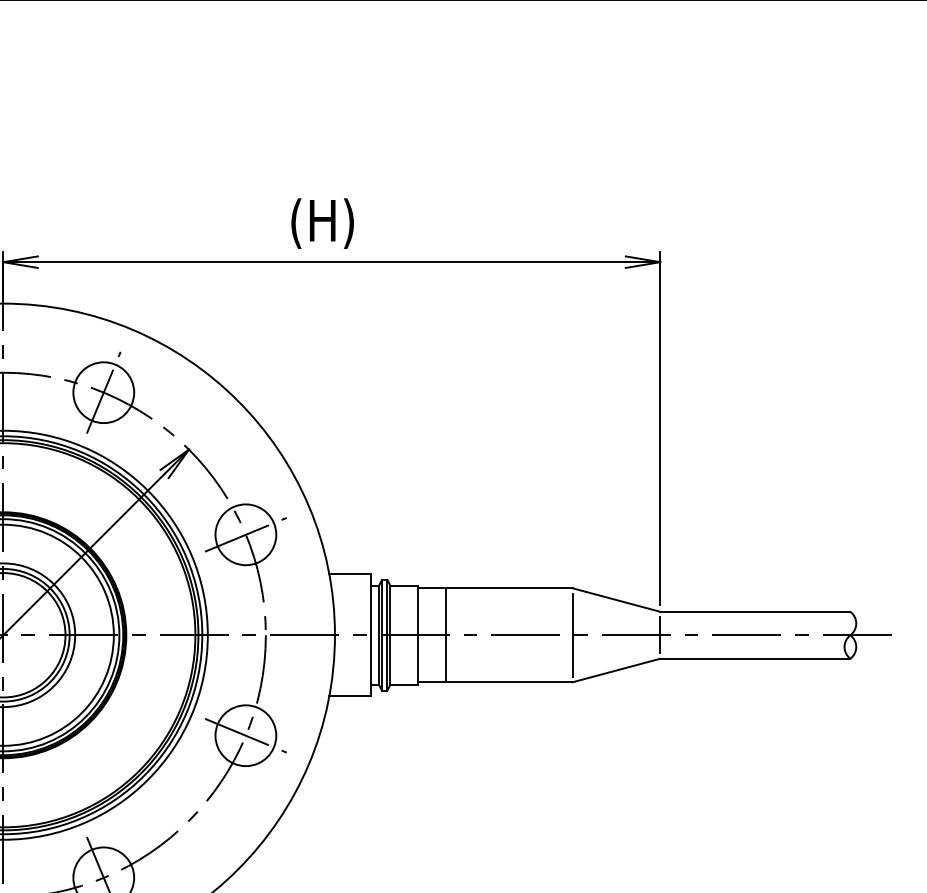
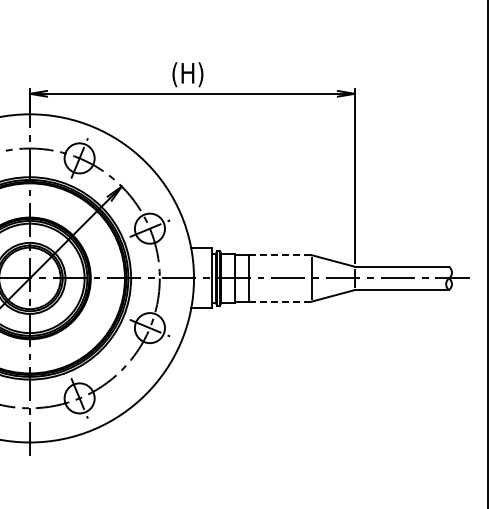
line: (509, 588) -> (280, 255), solid -> dashed
line: (509, 681) -> (280, 301), solid -> dashed

